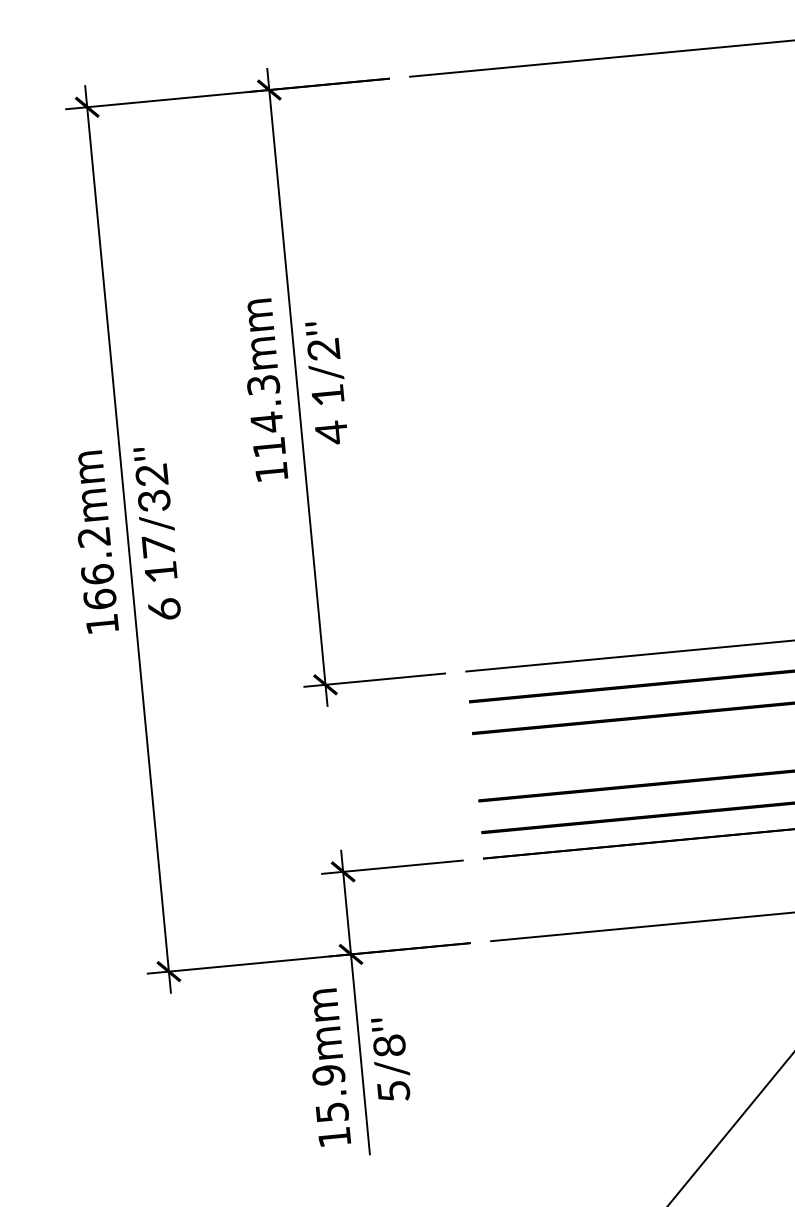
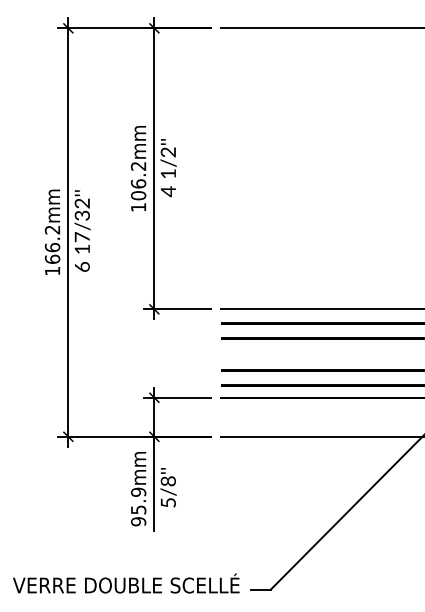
text: (266, 417) -> (138, 181), 114.3mm -> 106.2mm
text: (334, 1136) -> (138, 521), 15.9mm -> 95.9mm

